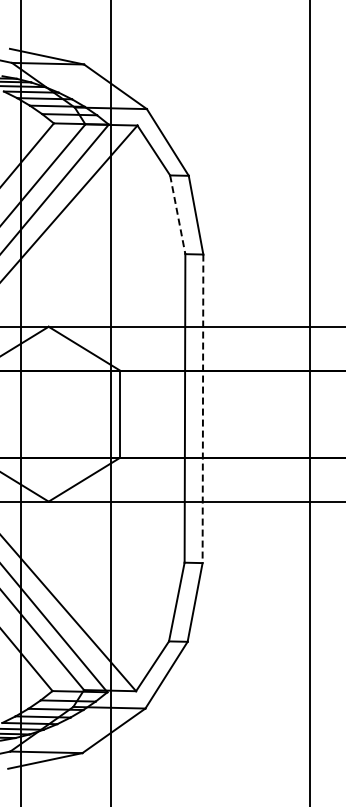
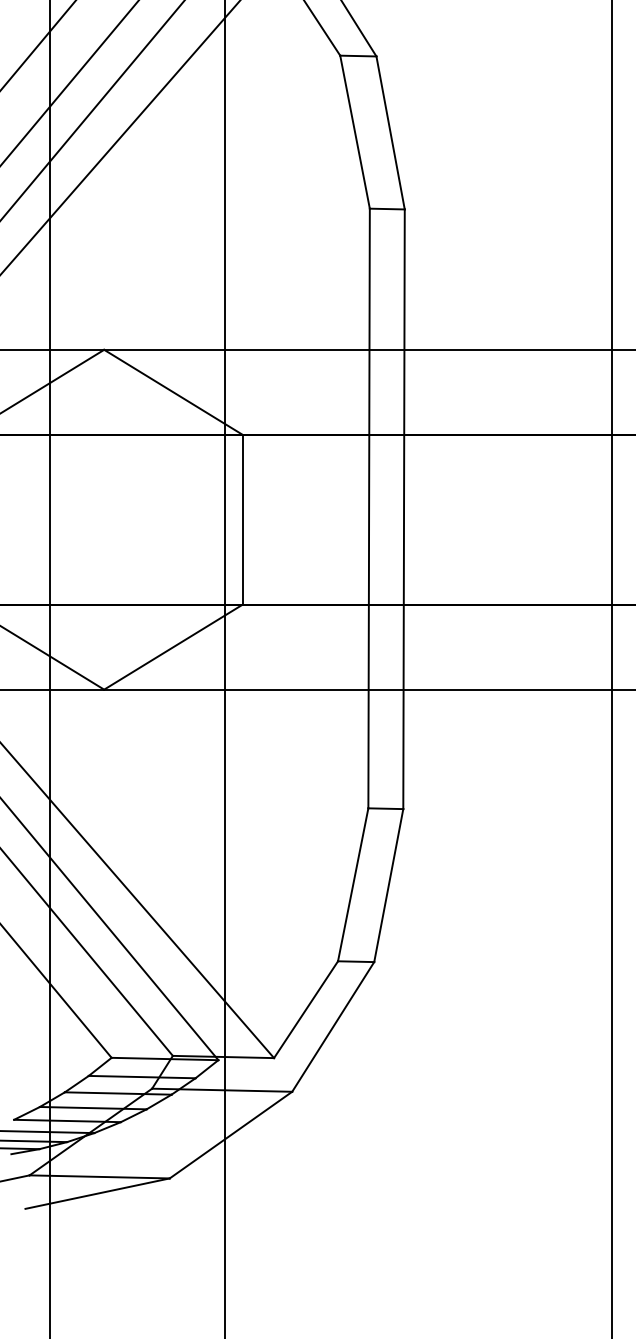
line: (177, 215) -> (354, 133), dashed -> solid
line: (202, 409) -> (403, 510), dashed -> solid

